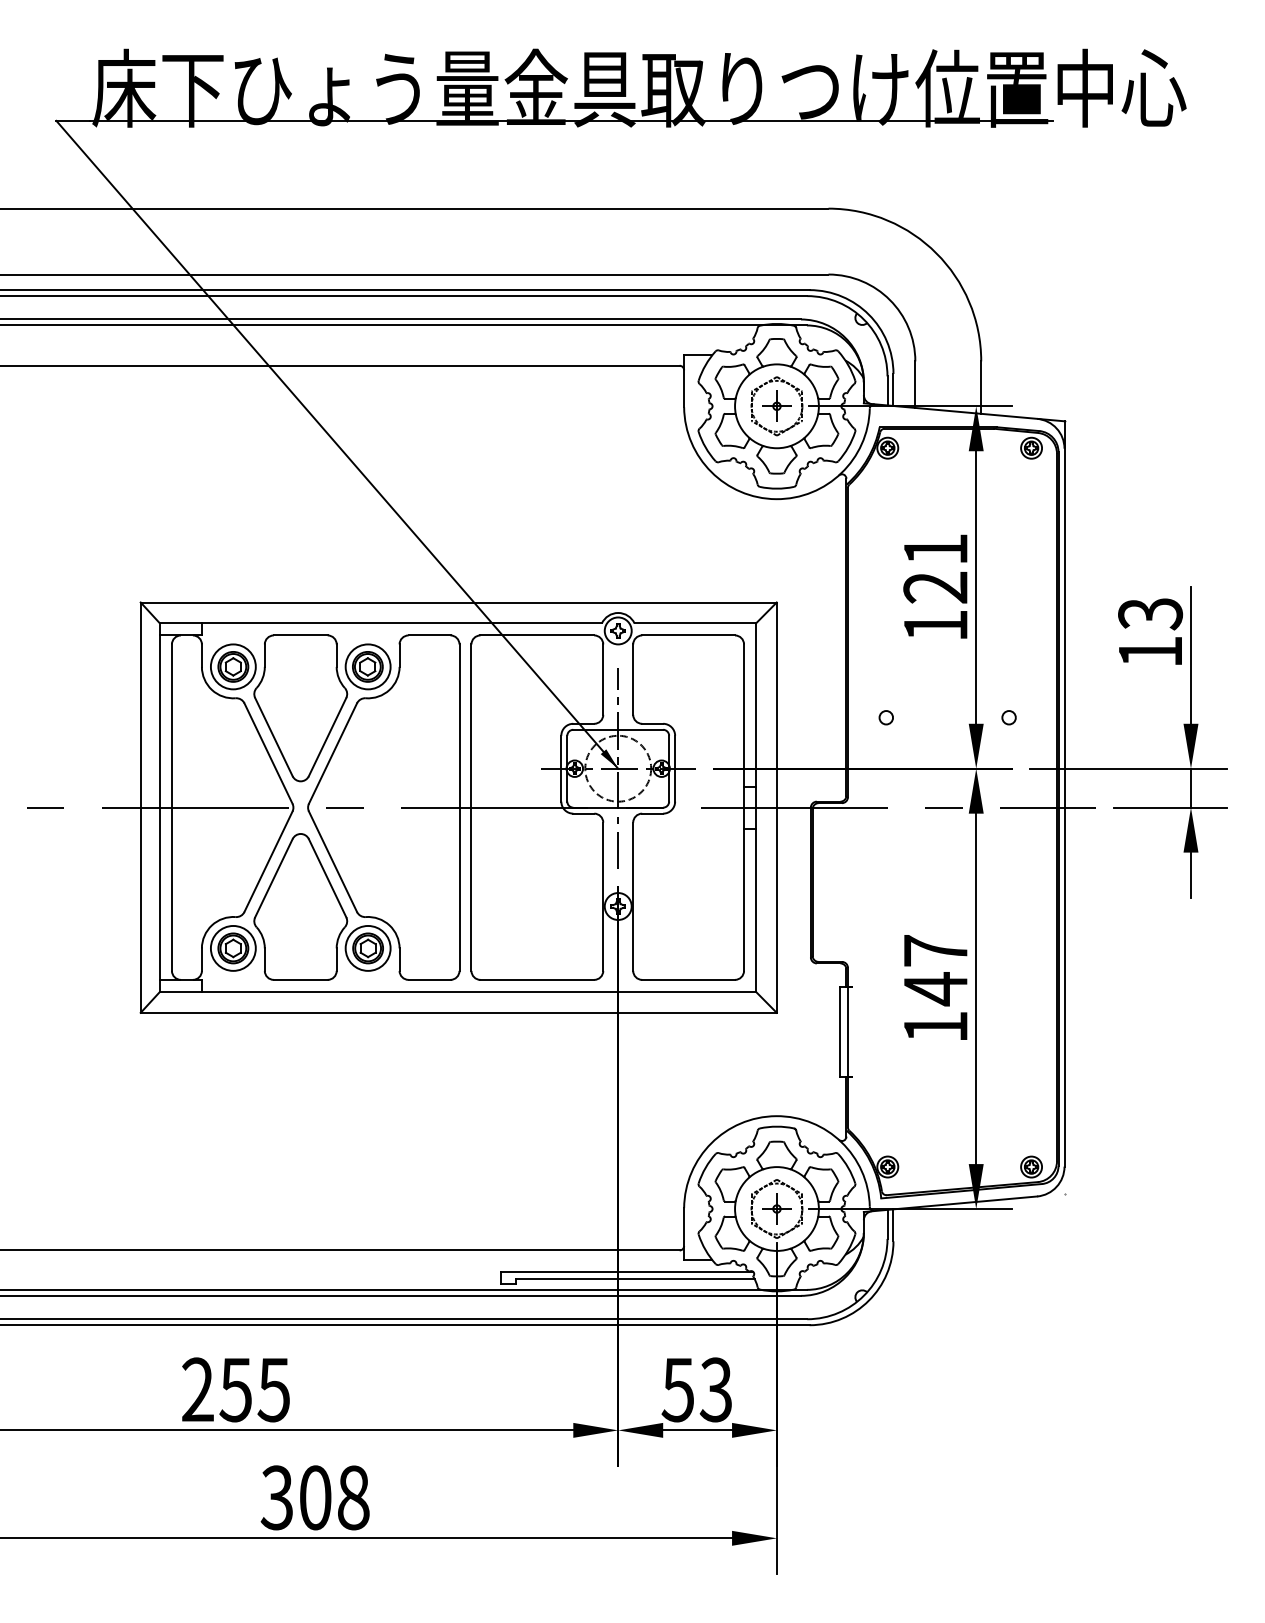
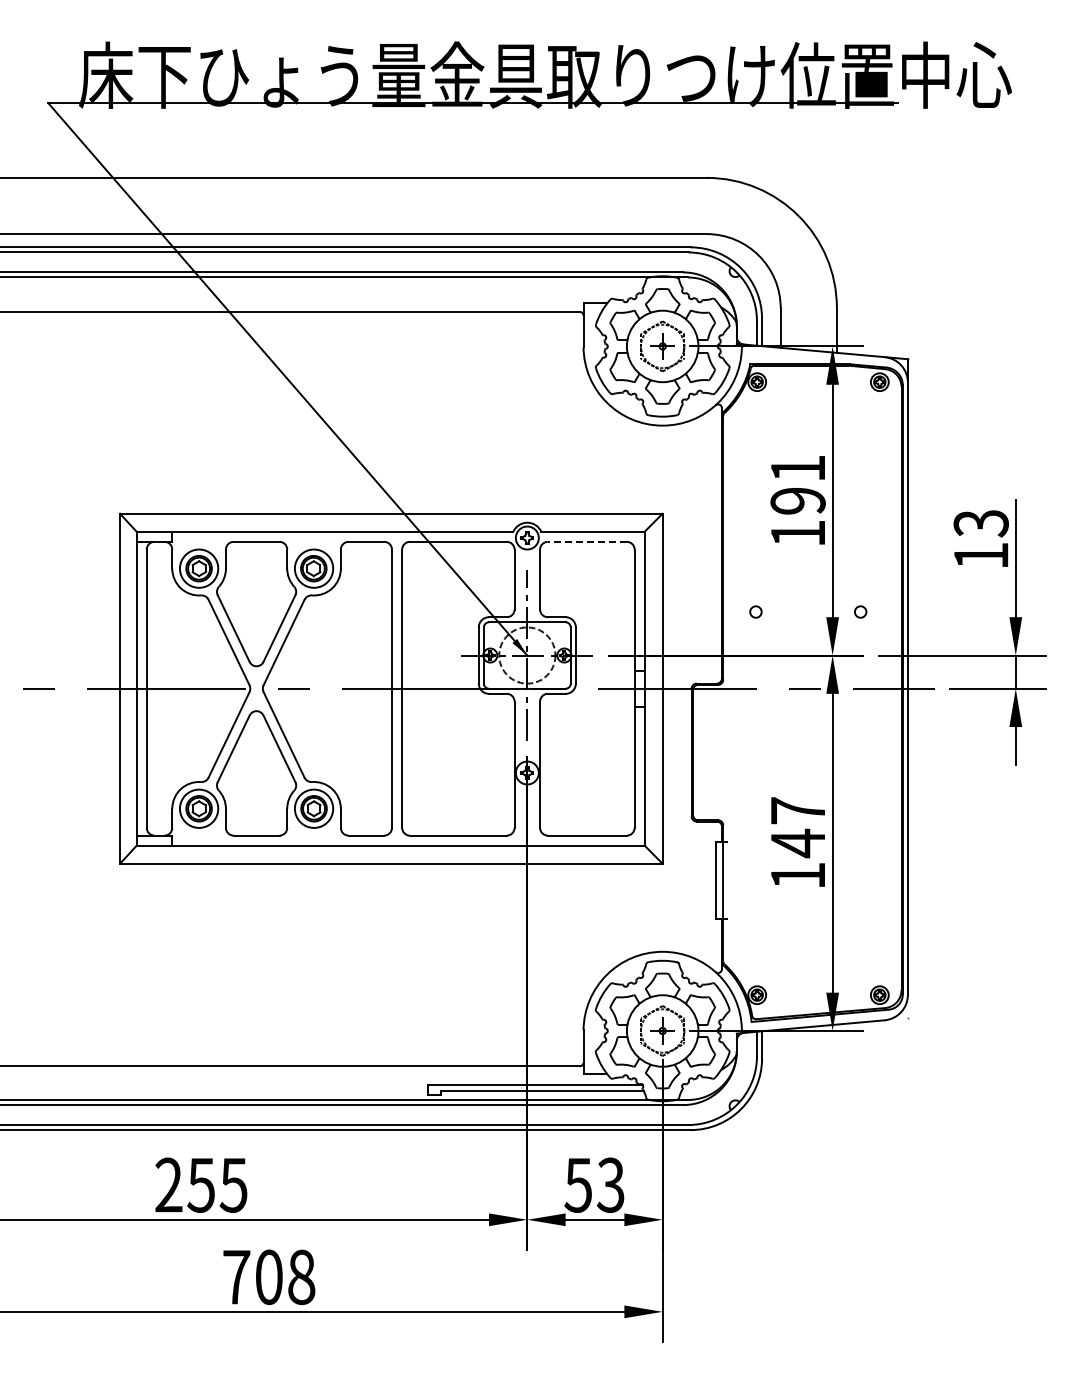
text: (935, 586) -> (797, 500), 121 -> 191
line: (688, 635) -> (587, 541), solid -> dashed
text: (277, 1498) -> (236, 1277), 308 -> 708

